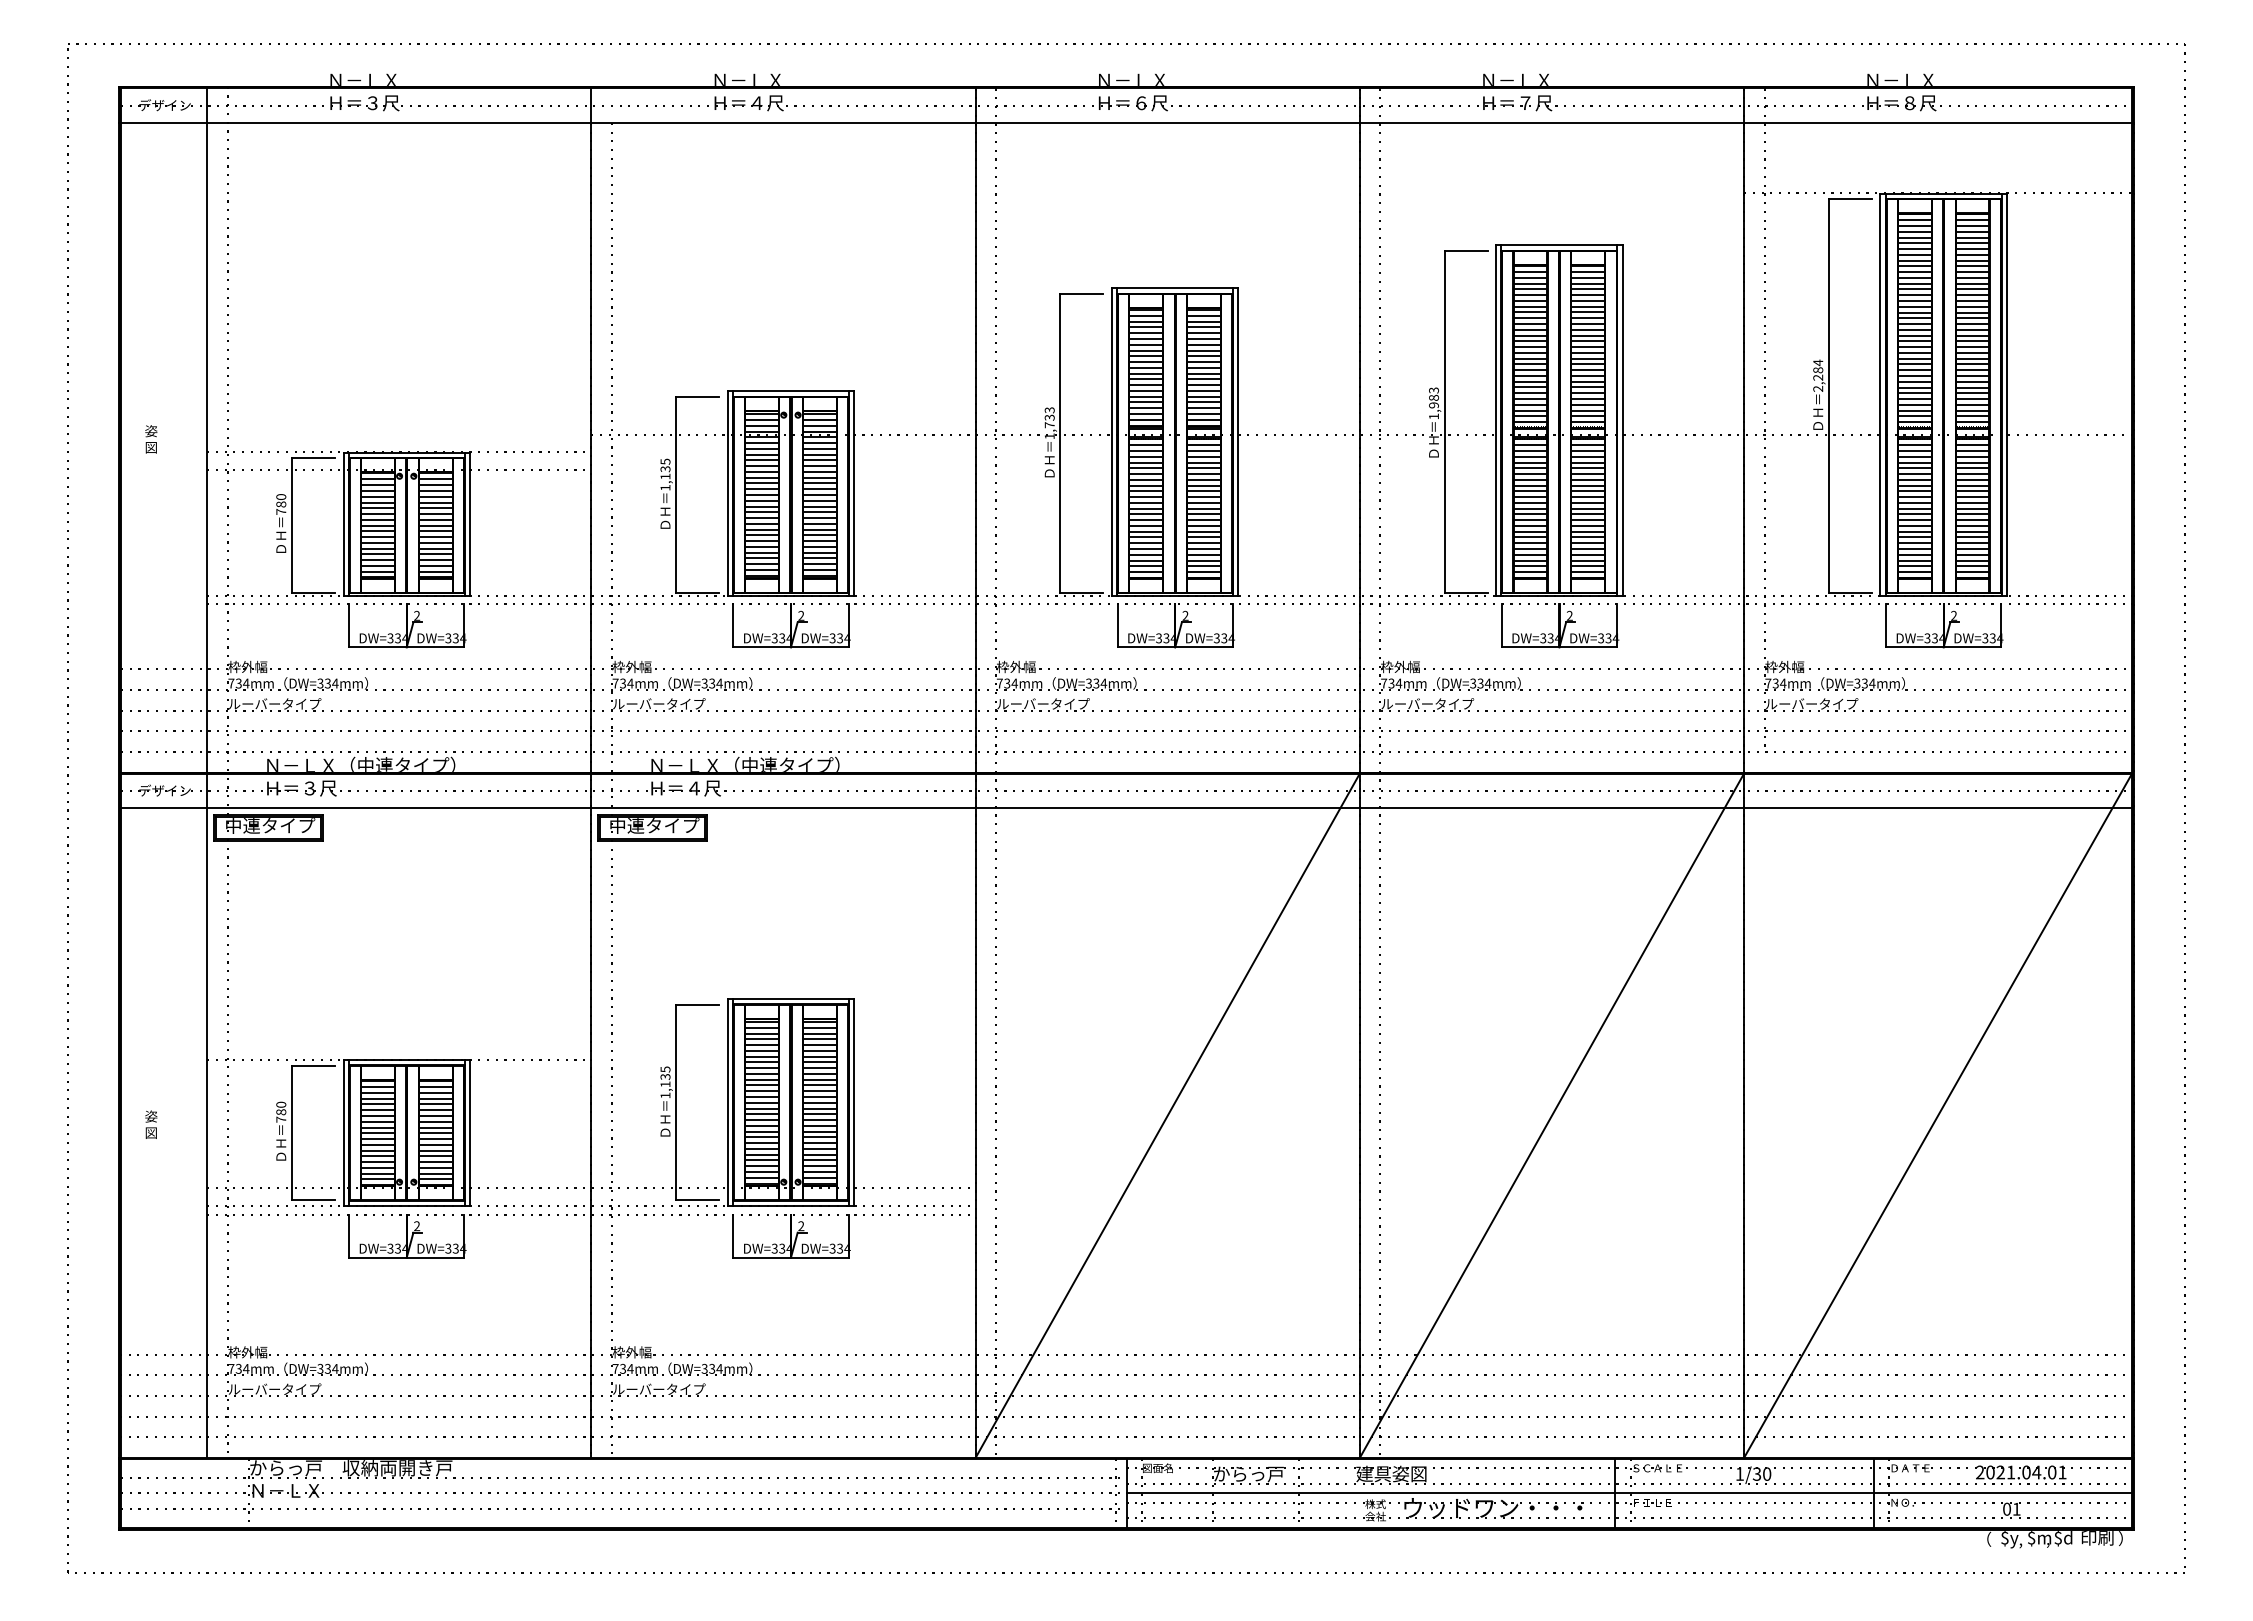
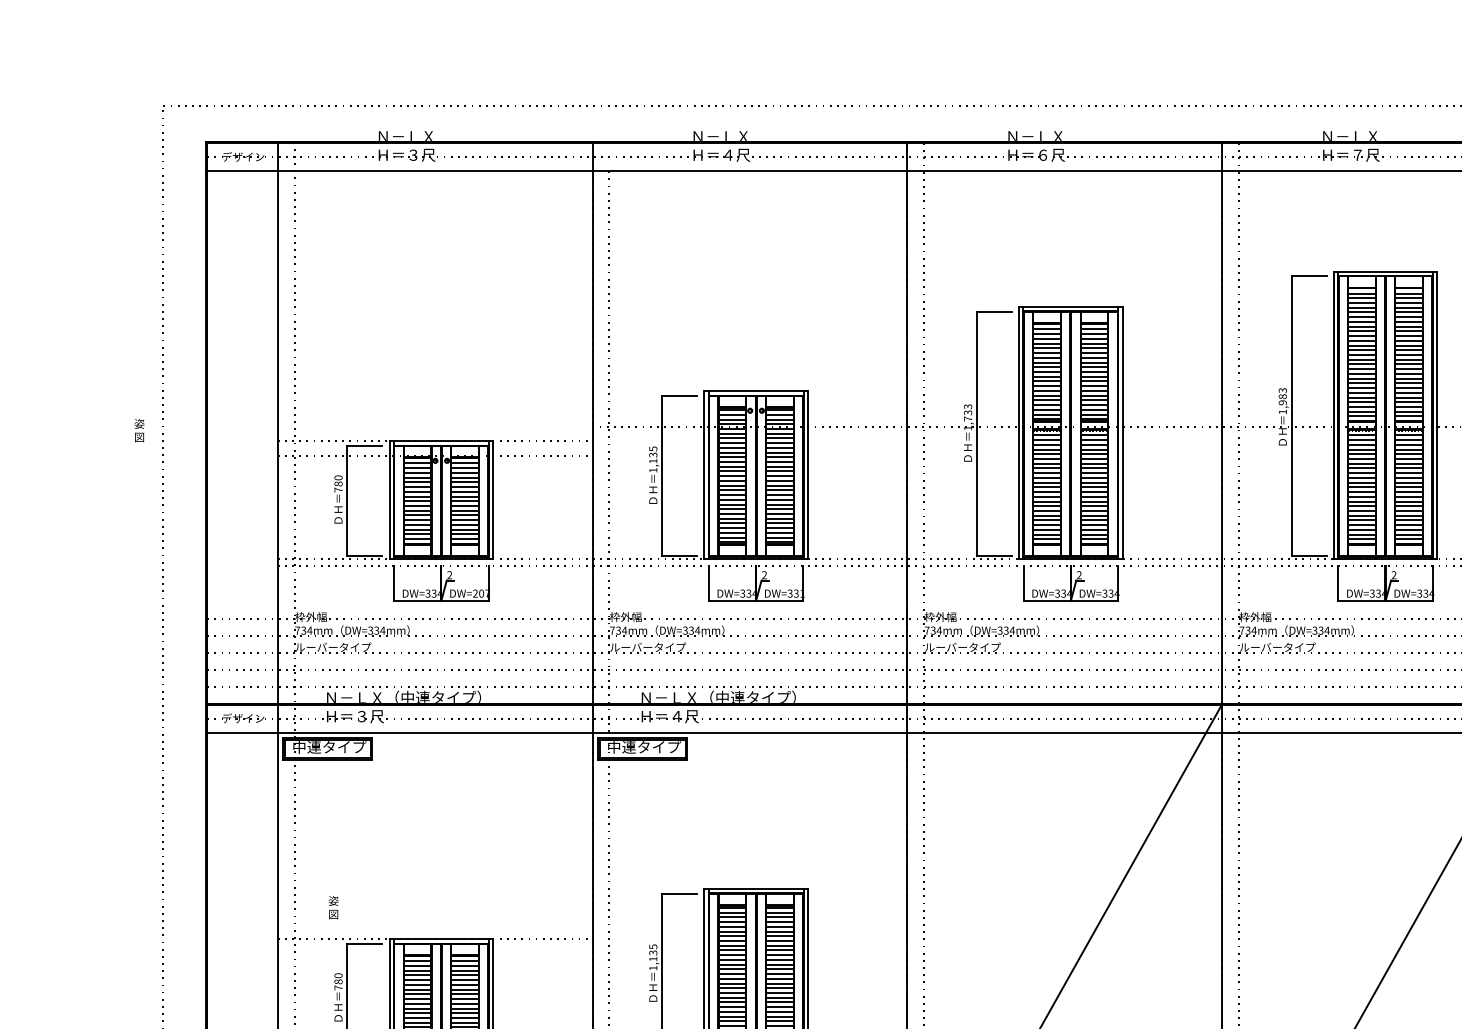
text: (151, 439) -> (139, 430), moved
text: (455, 638) -> (481, 593), DW=334 -> DW=207
text: (847, 638) -> (802, 593), DW=334 -> DW=331
text: (151, 1124) -> (333, 907), moved

